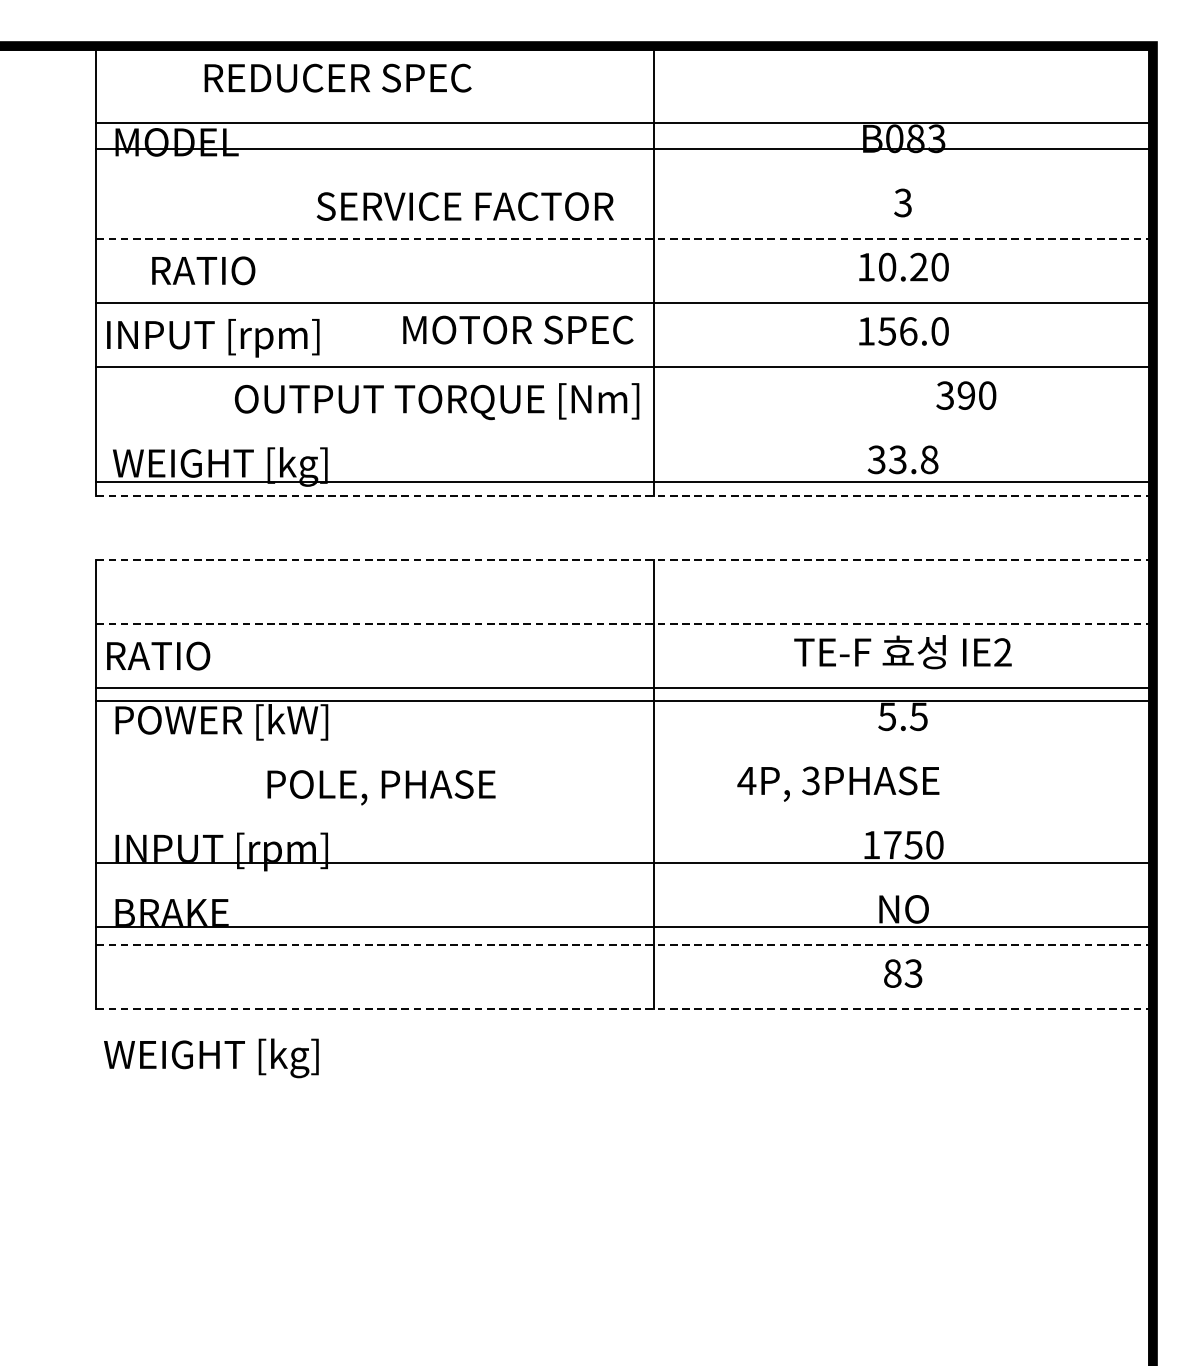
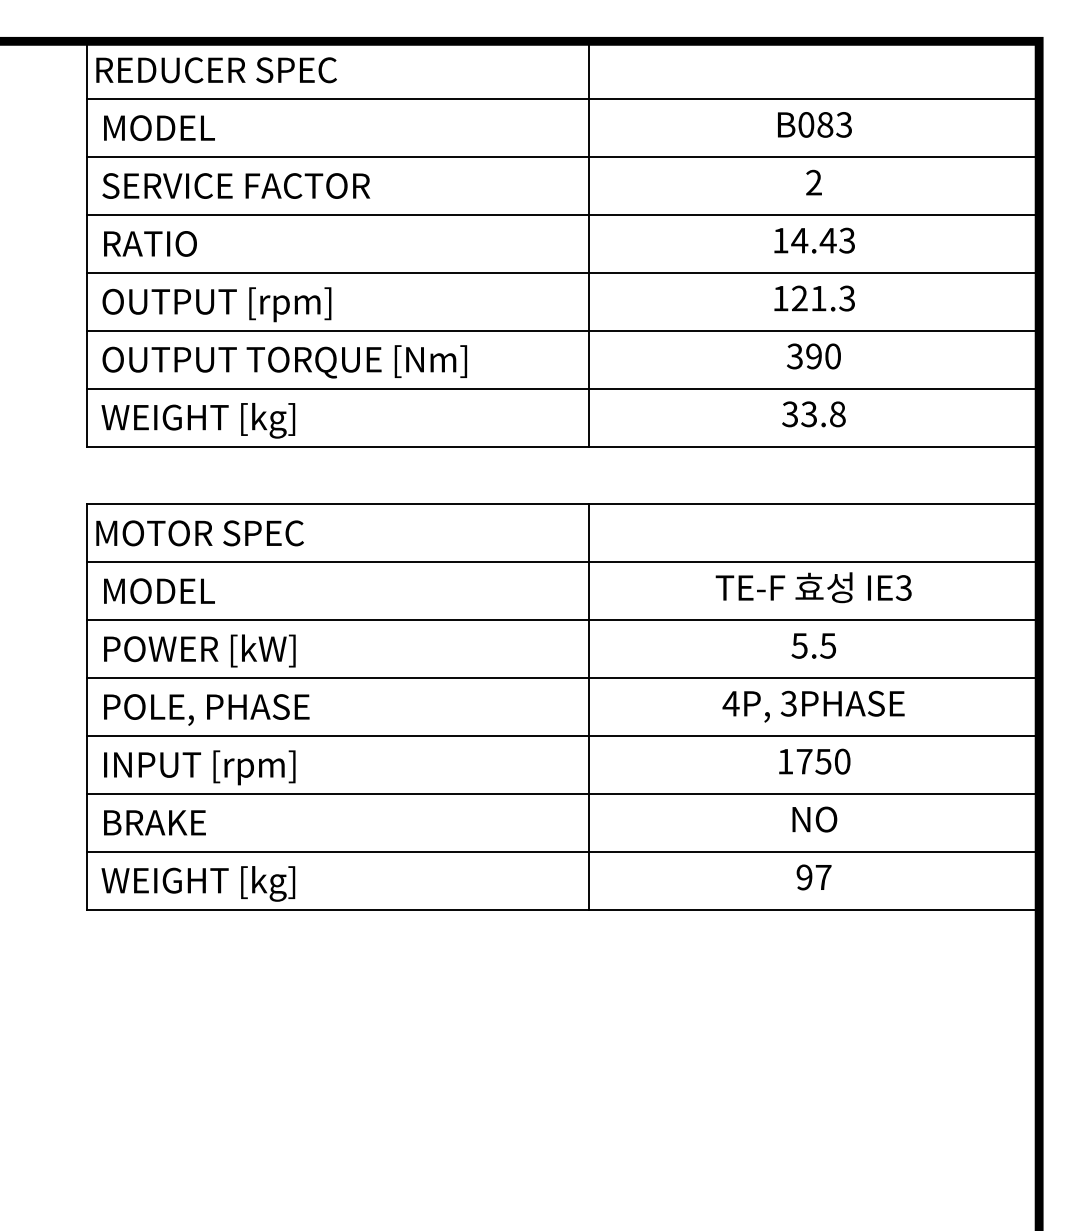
text: (337, 78) -> (216, 70), moved
line: (624, 123) -> (562, 157), moved
line: (624, 149) -> (562, 99), moved
text: (902, 202) -> (813, 182), 3 -> 2
text: (465, 206) -> (236, 185), moved
line: (625, 239) -> (563, 215), dashed -> solid
text: (913, 267) -> (823, 240), 10.20 -> 14.43
text: (203, 270) -> (150, 243), moved
text: (517, 330) -> (199, 533), moved
text: (913, 331) -> (823, 298), 156.0 -> 121.3
text: (237, 338) -> (213, 304), INPUT [rpm] -> OUTPUT [rpm]
text: (965, 395) -> (813, 356), moved
text: (436, 401) -> (284, 361), moved
line: (624, 482) -> (562, 388), moved
line: (625, 495) -> (563, 446), dashed -> solid
line: (625, 559) -> (563, 504), dashed -> solid
line: (625, 624) -> (563, 562), dashed -> solid
text: (1002, 651) -> (903, 587), IE2 -> IE3
text: (172, 656) -> (155, 591), RATIO -> MODEL
line: (624, 701) -> (562, 678), moved
text: (838, 783) -> (813, 706), moved
text: (381, 787) -> (206, 709), moved
line: (624, 863) -> (562, 736), moved
line: (624, 927) -> (562, 793), moved
line: (625, 944) -> (563, 851), dashed -> solid
text: (902, 973) -> (813, 877), 83 -> 97
line: (625, 1009) -> (563, 909), dashed -> solid
text: (211, 1057) -> (198, 883), moved

